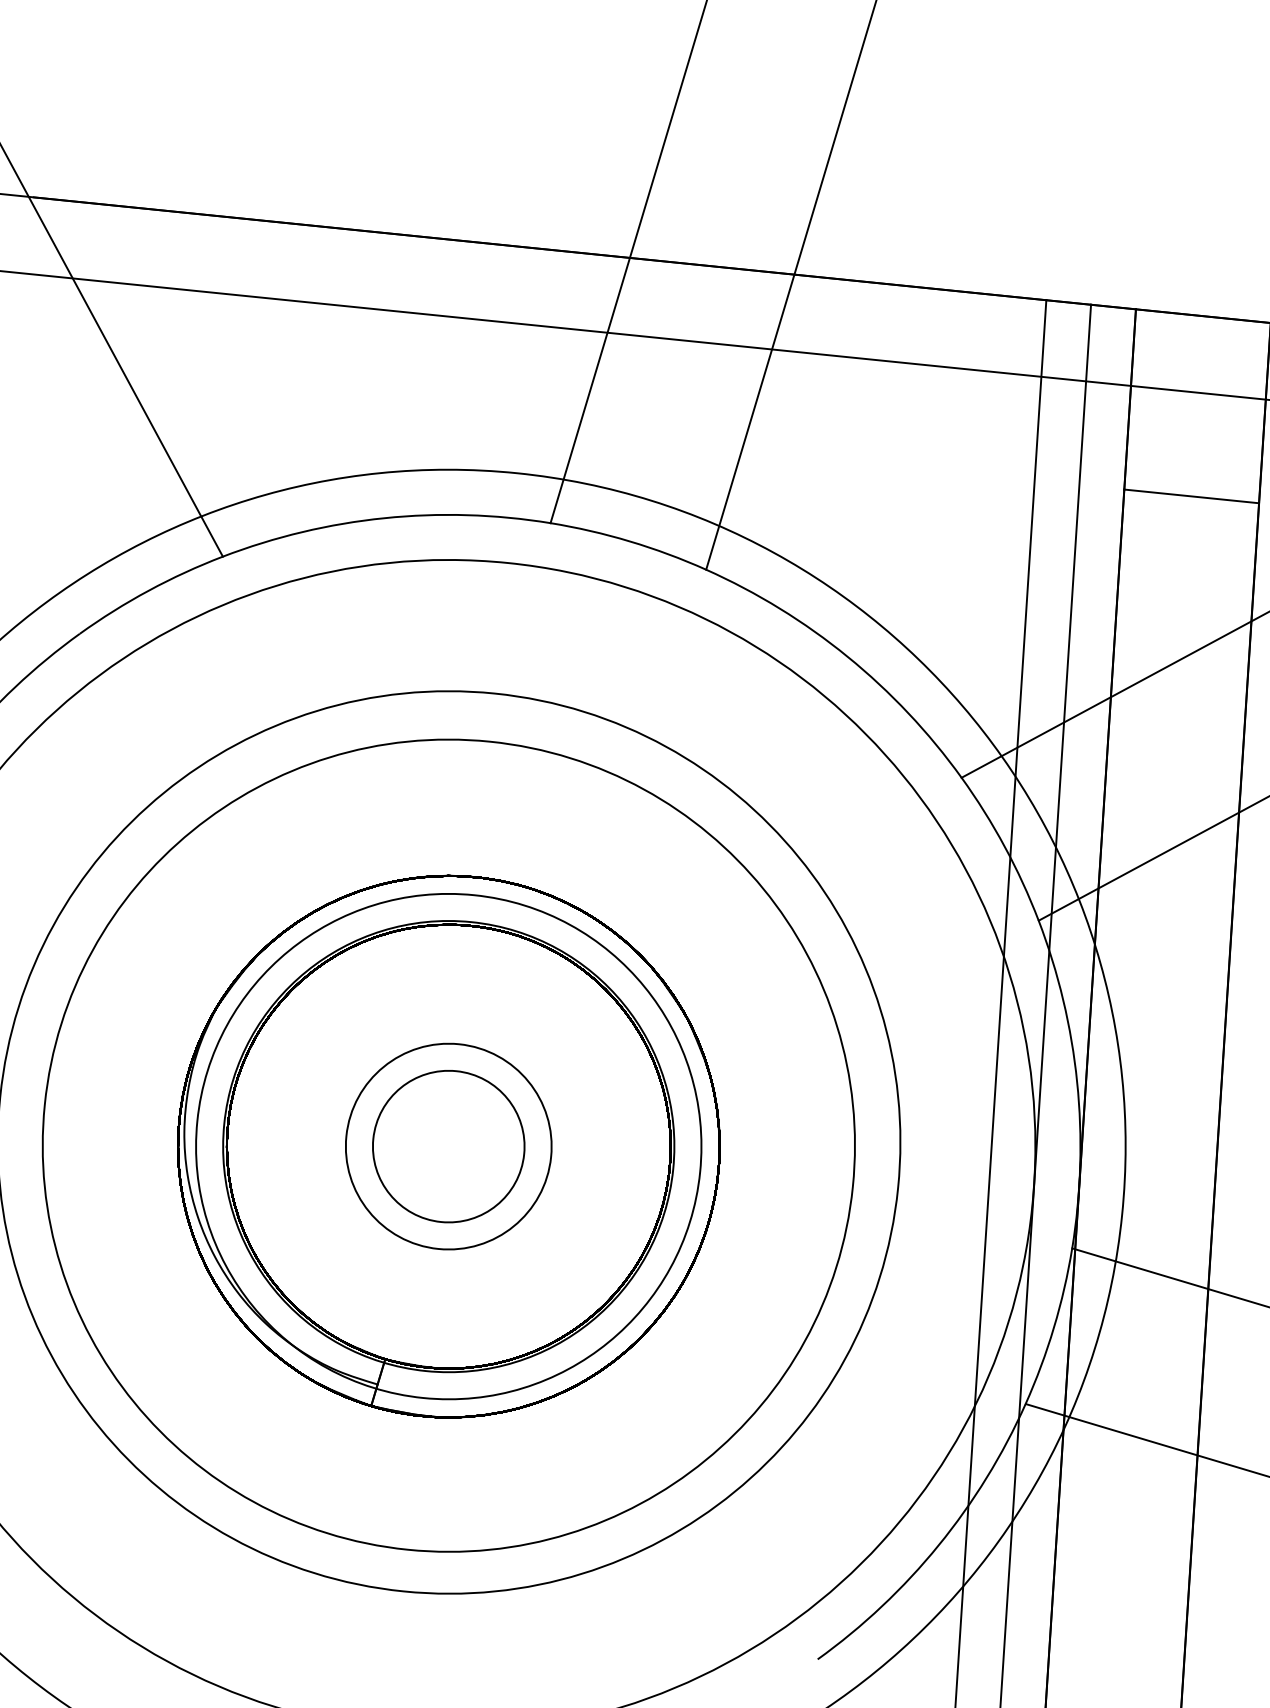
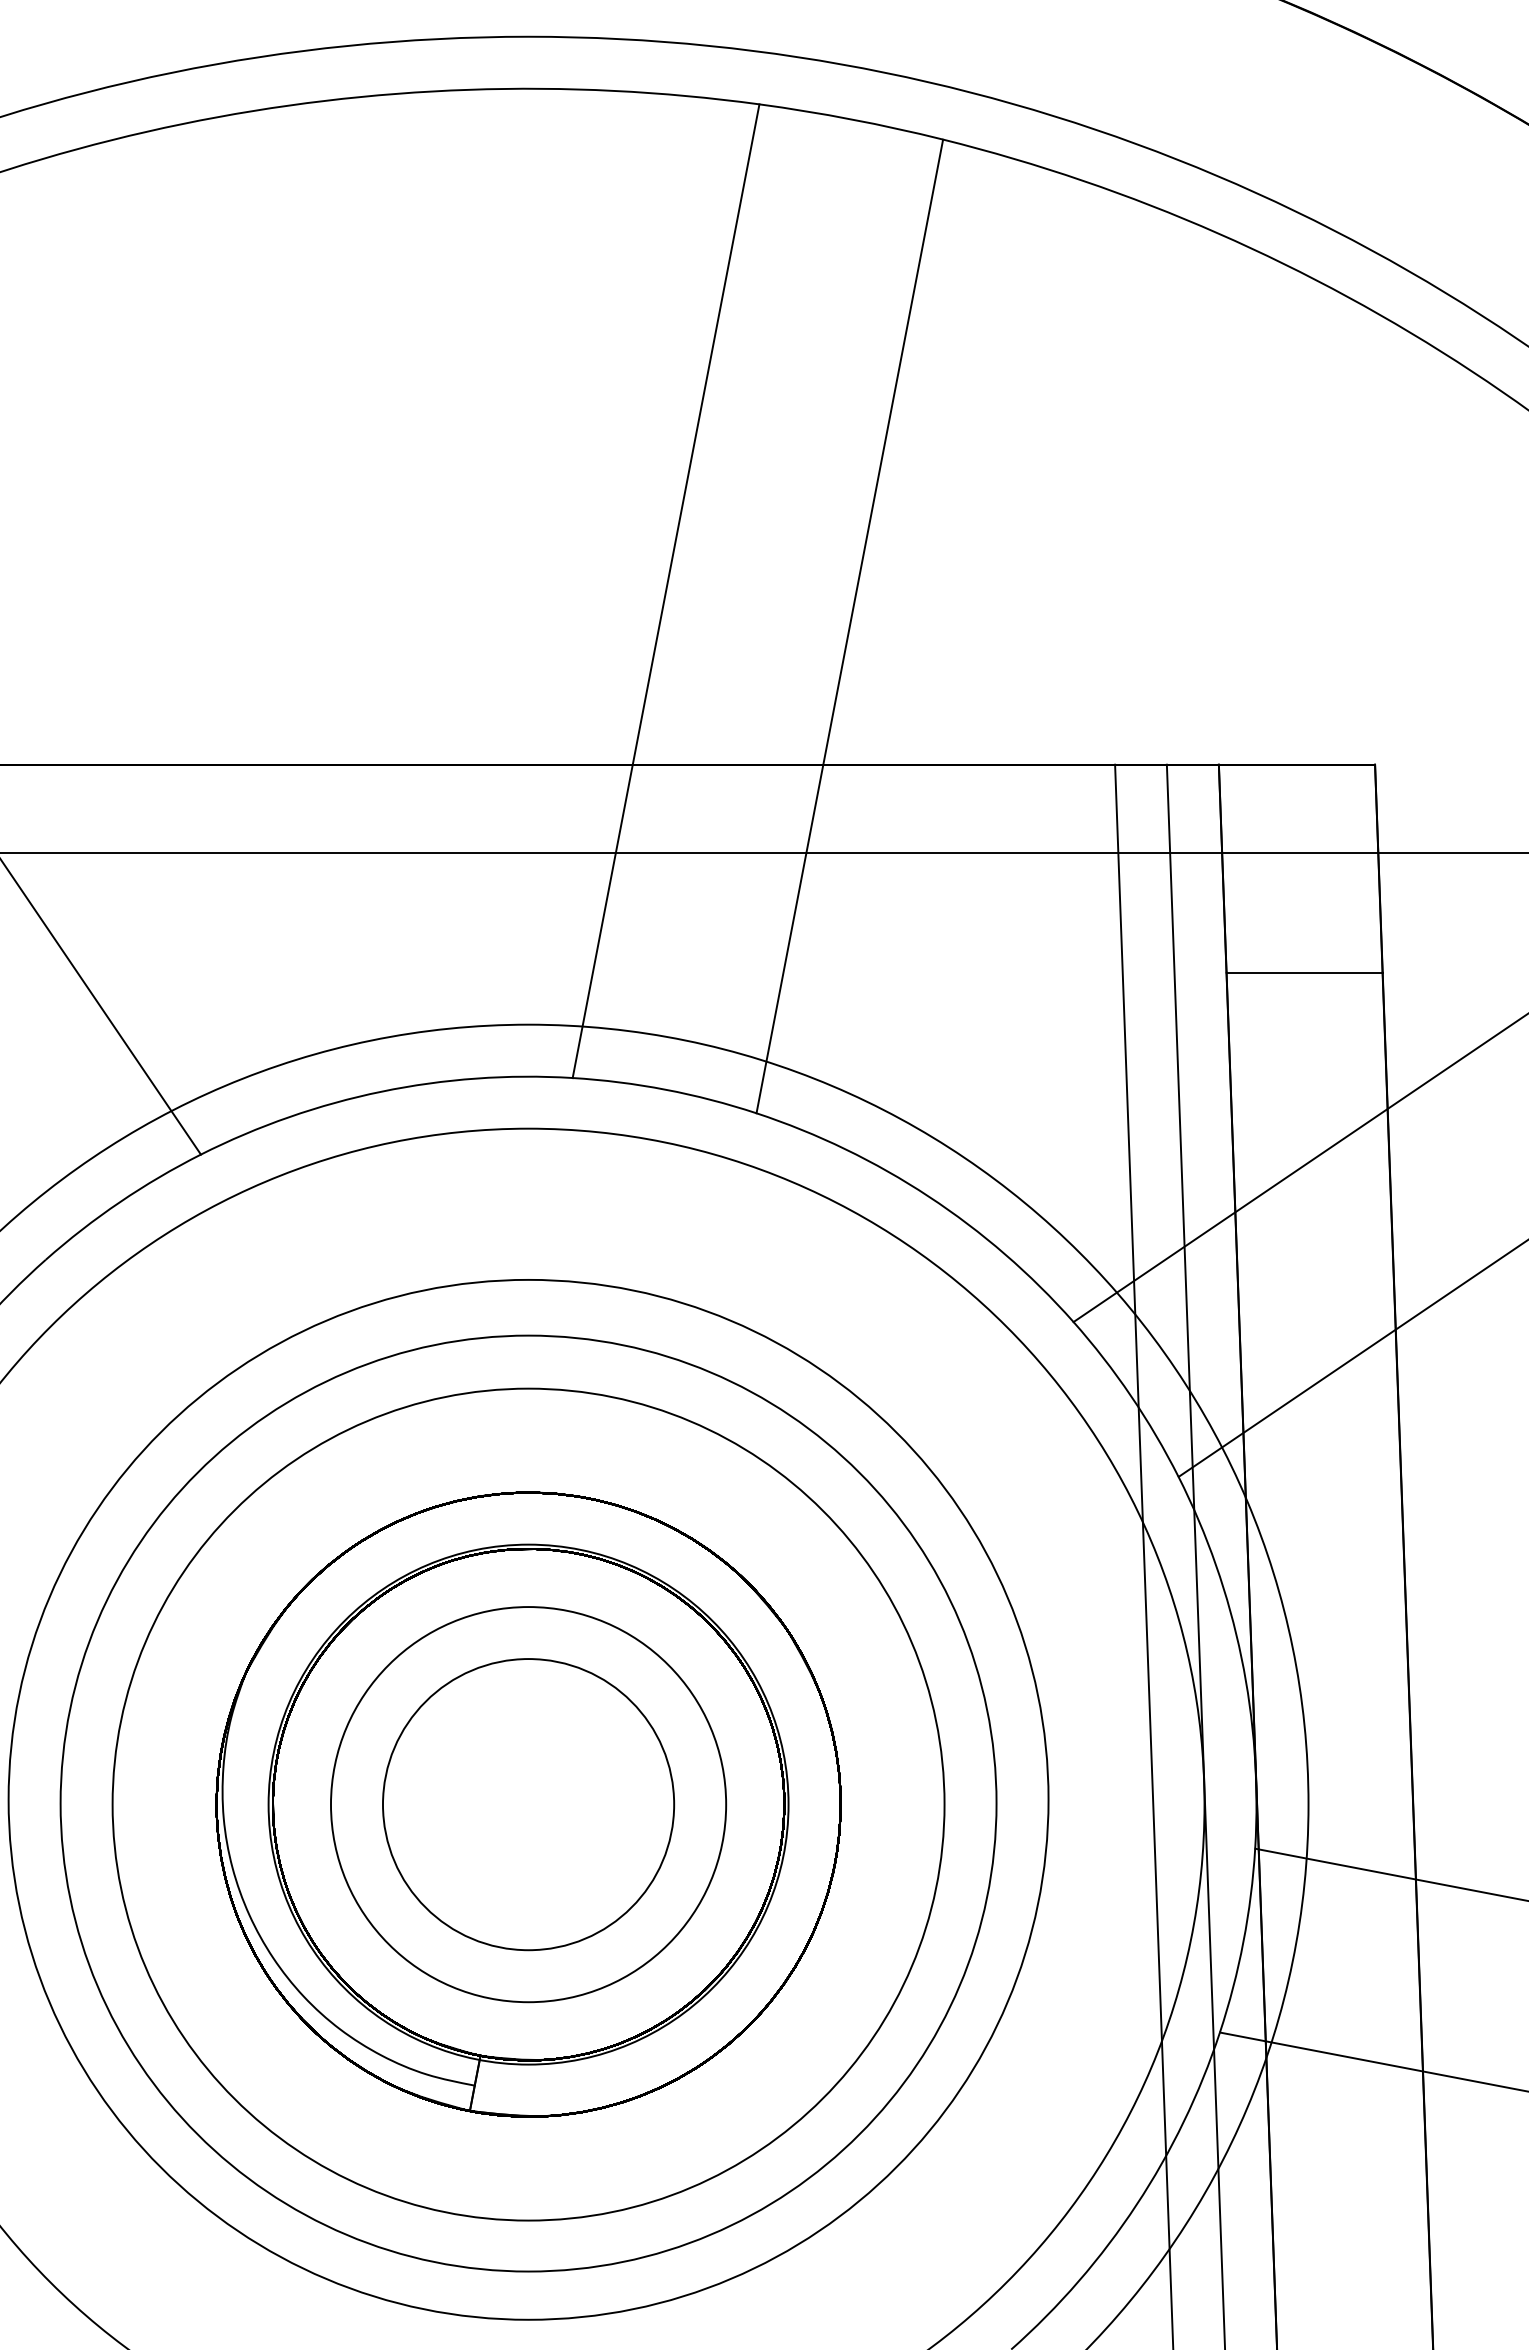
circle: (448, 1146) -> (528, 1804), size x1.43
circle: (448, 1146) -> (528, 1804), size x1.67
circle: (448, 1146) -> (528, 1804), size x1.67

